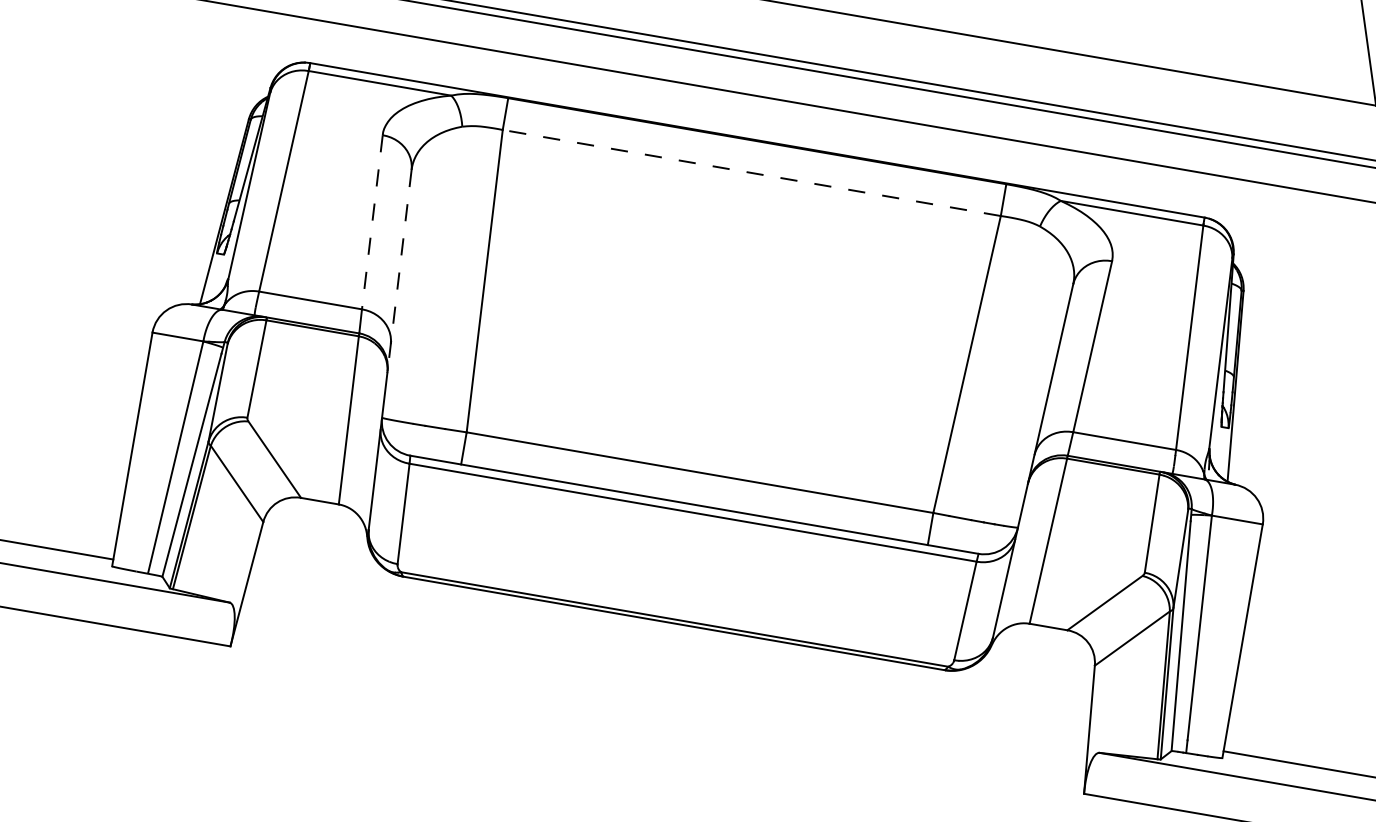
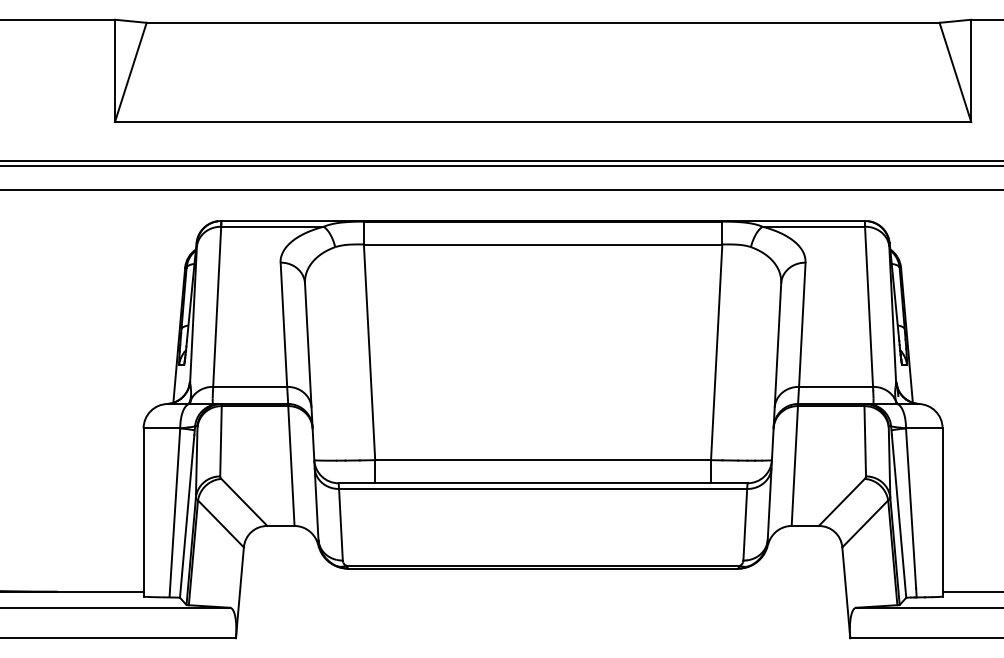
line: (750, 172) -> (542, 244), dashed -> solid
line: (371, 223) -> (283, 325), dashed -> solid
line: (399, 270) -> (308, 355), dashed -> solid

